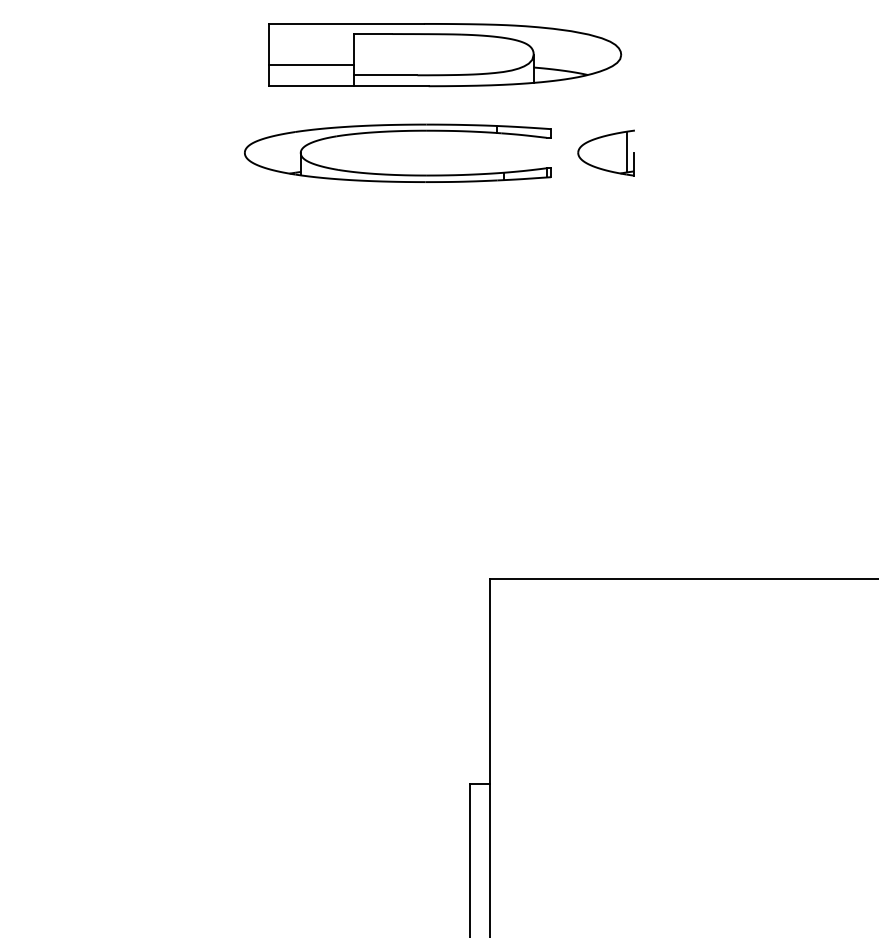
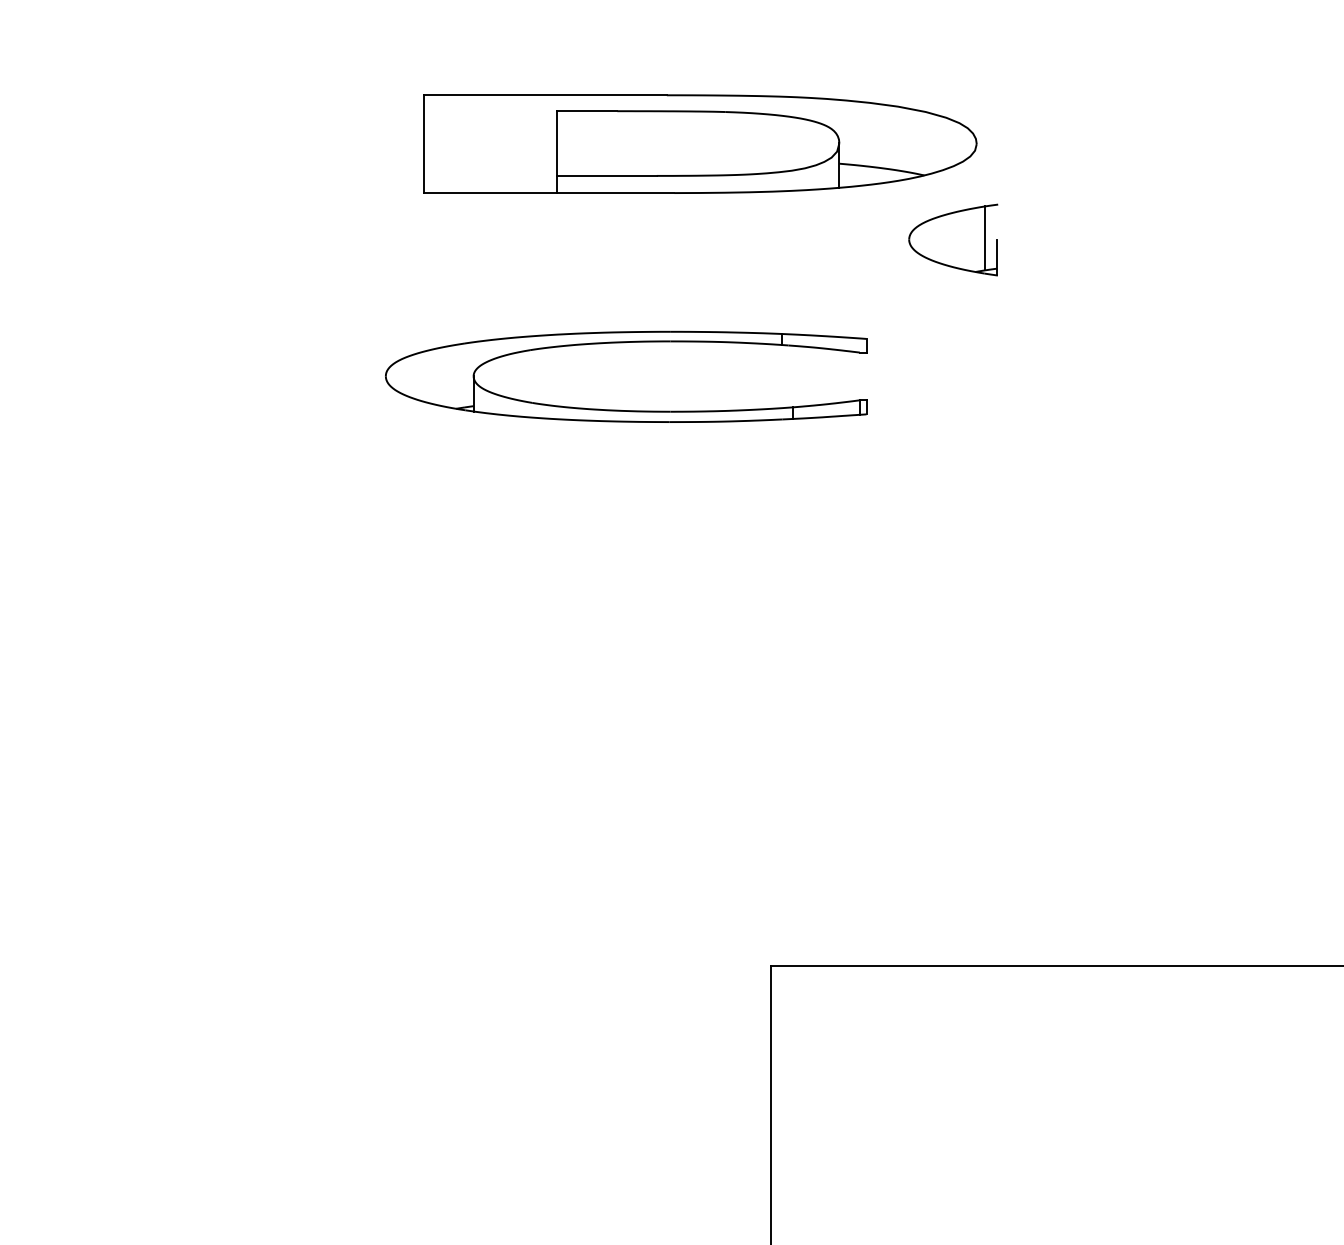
line: (311, 64) -> (490, 158), removed
part: (397, 132) -> (625, 344), moved
part: (605, 152) -> (952, 239), moved

